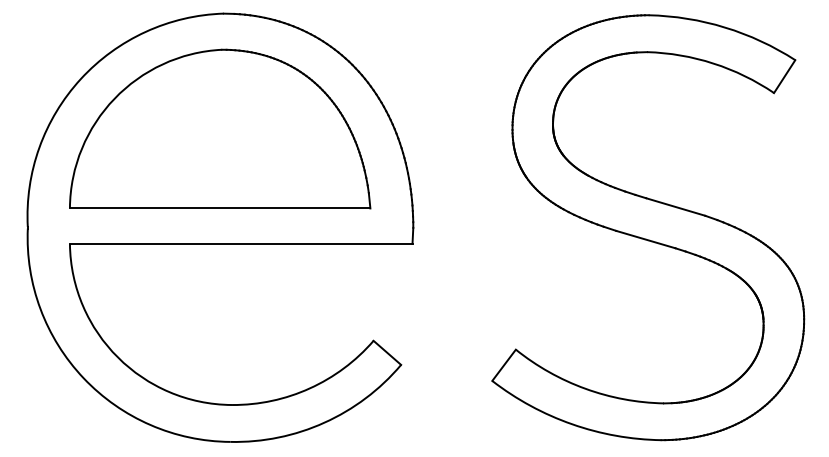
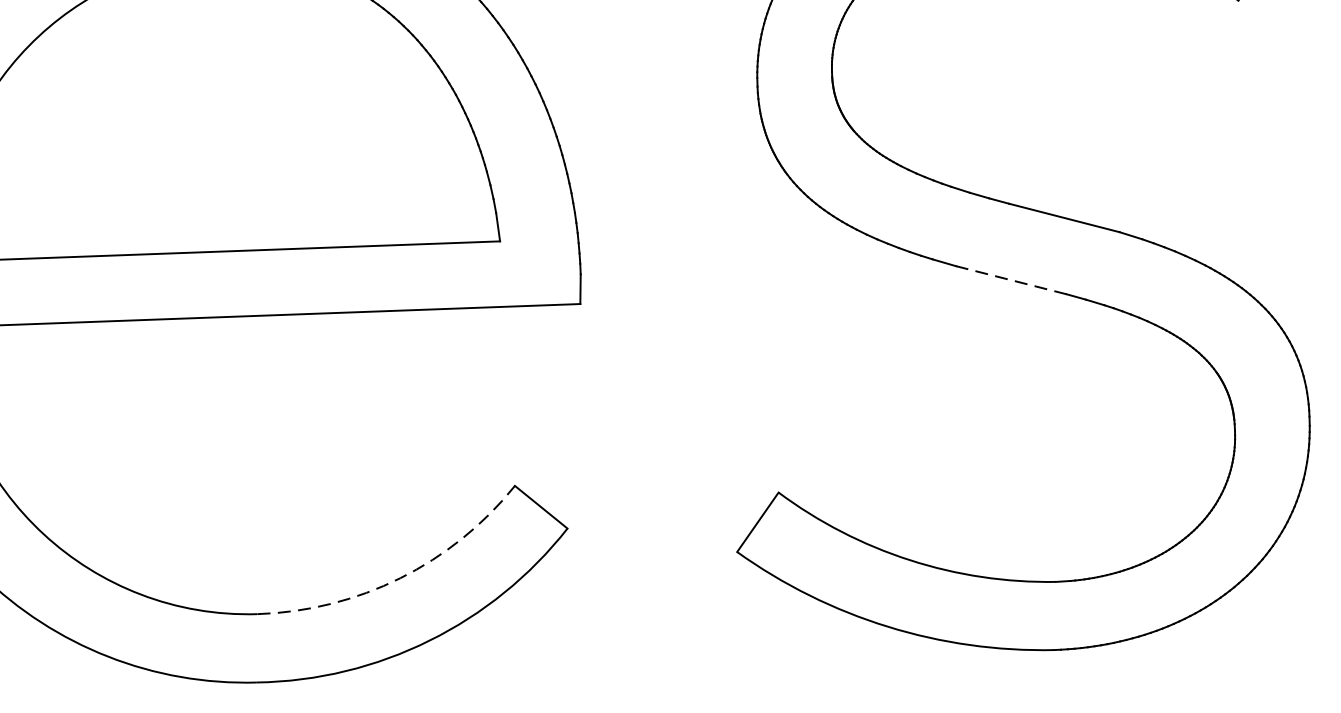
line: (645, 239) -> (1010, 280), solid -> dashed
arc: (309, 388) -> (399, 578), solid -> dashed

